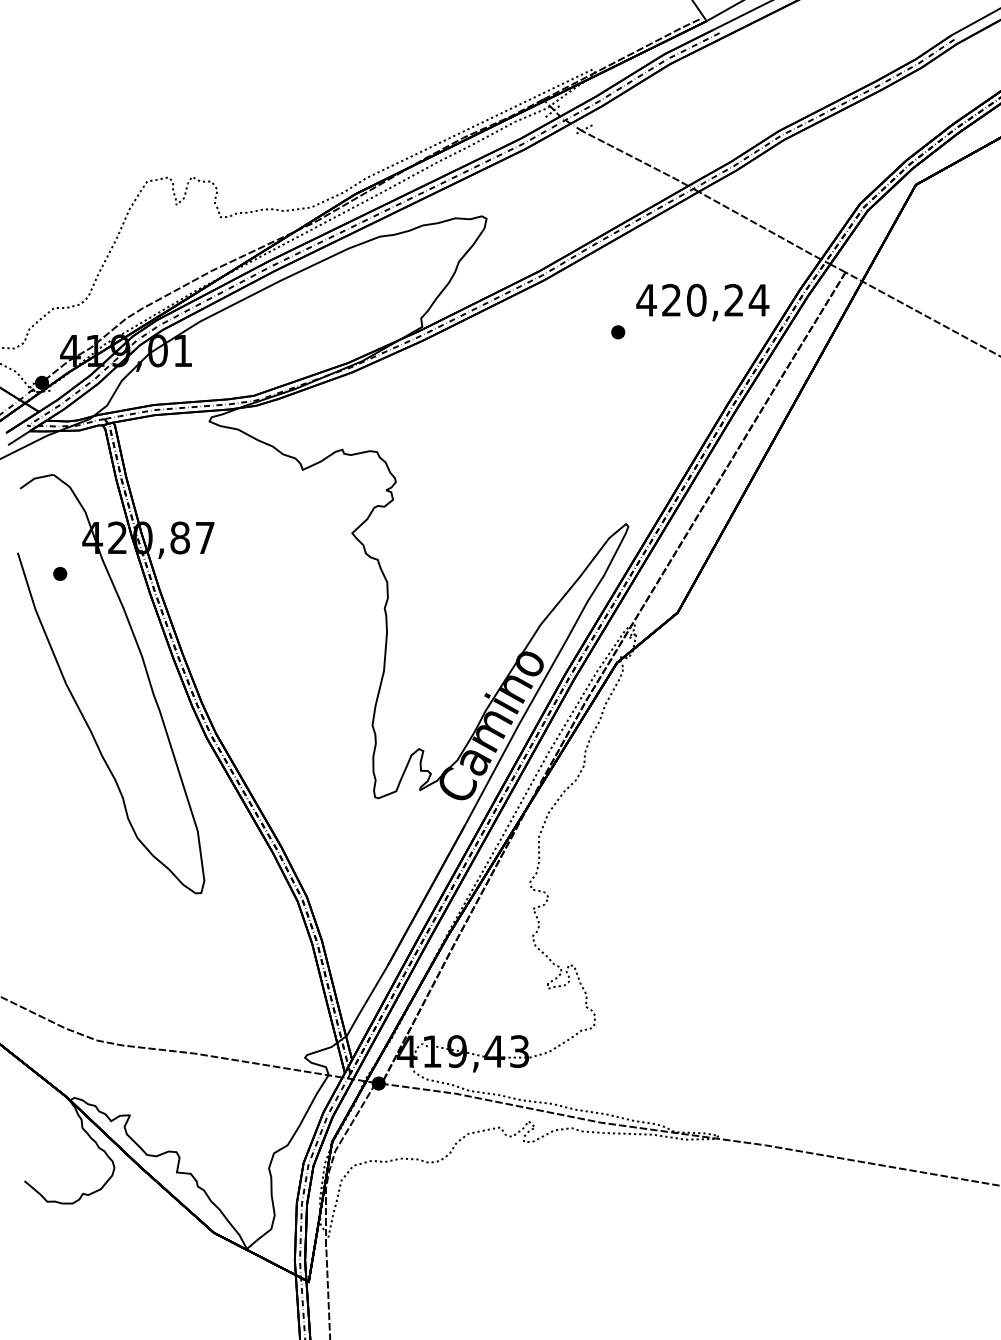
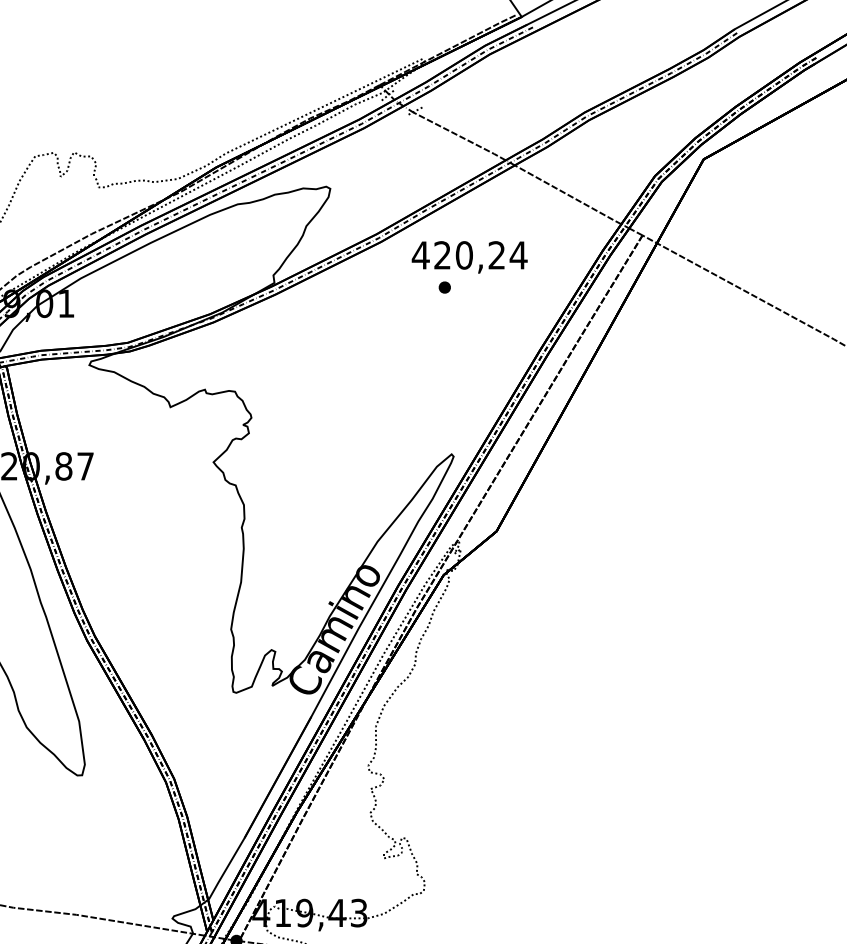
text: (702, 302) -> (469, 257), moved

